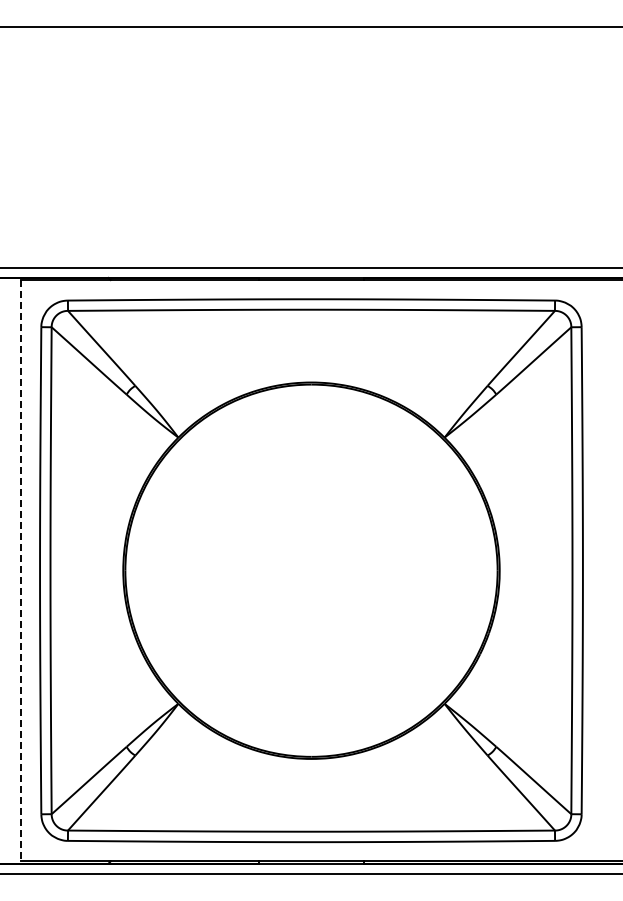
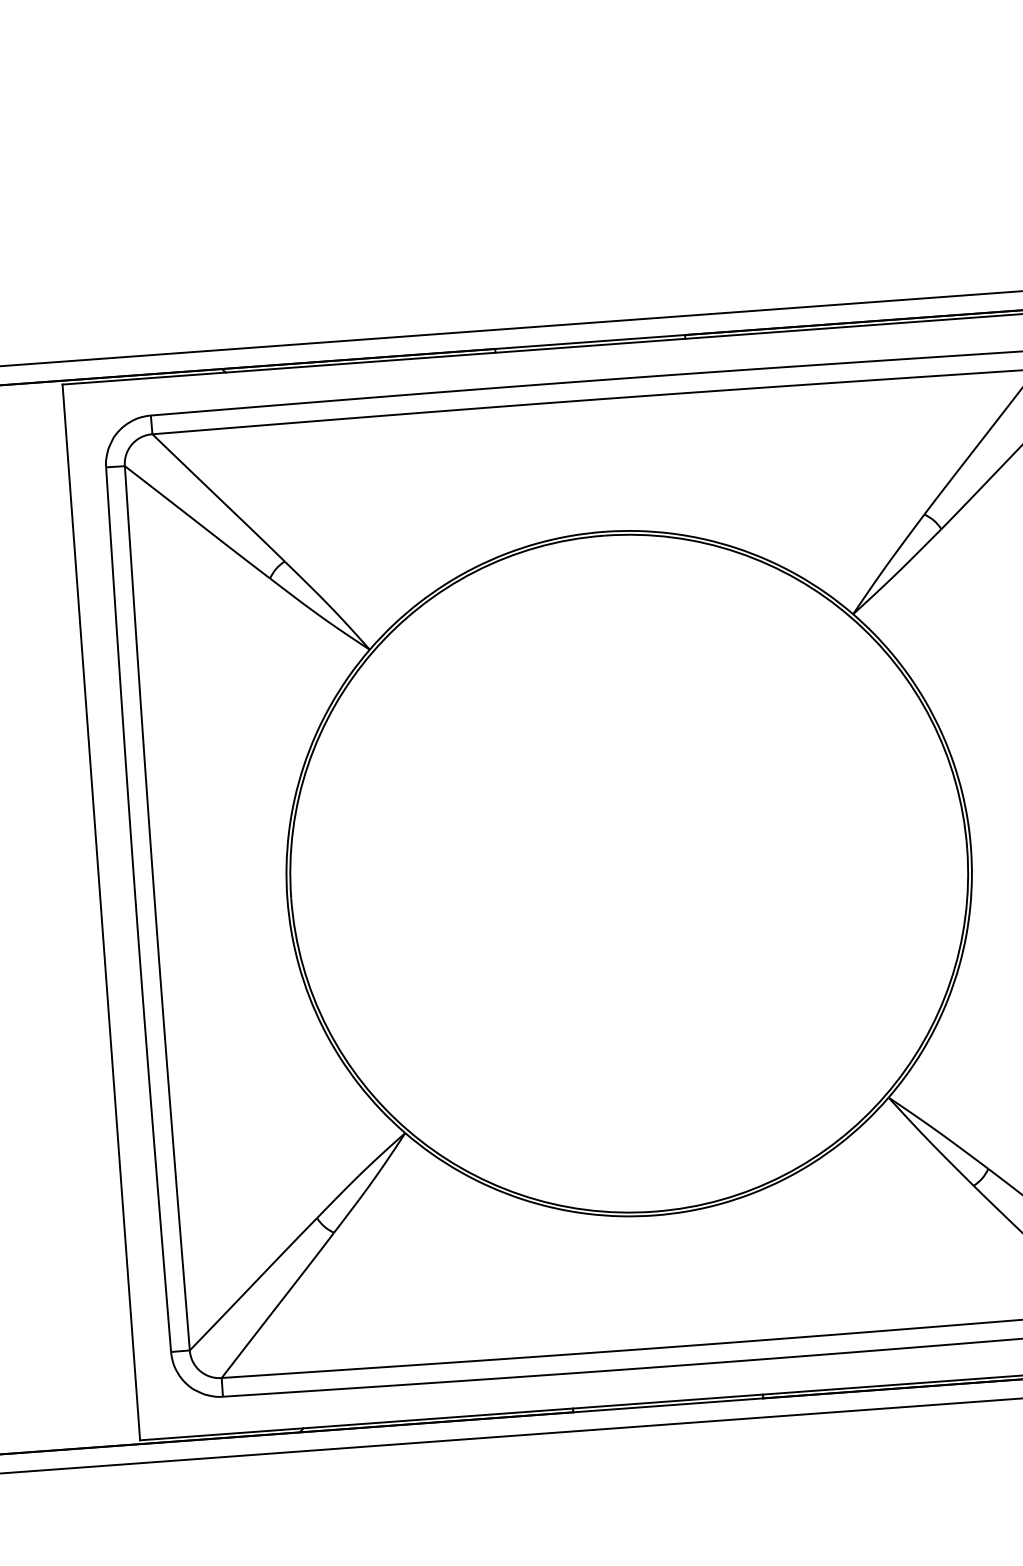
line: (20, 570) -> (100, 912), dashed -> solid

